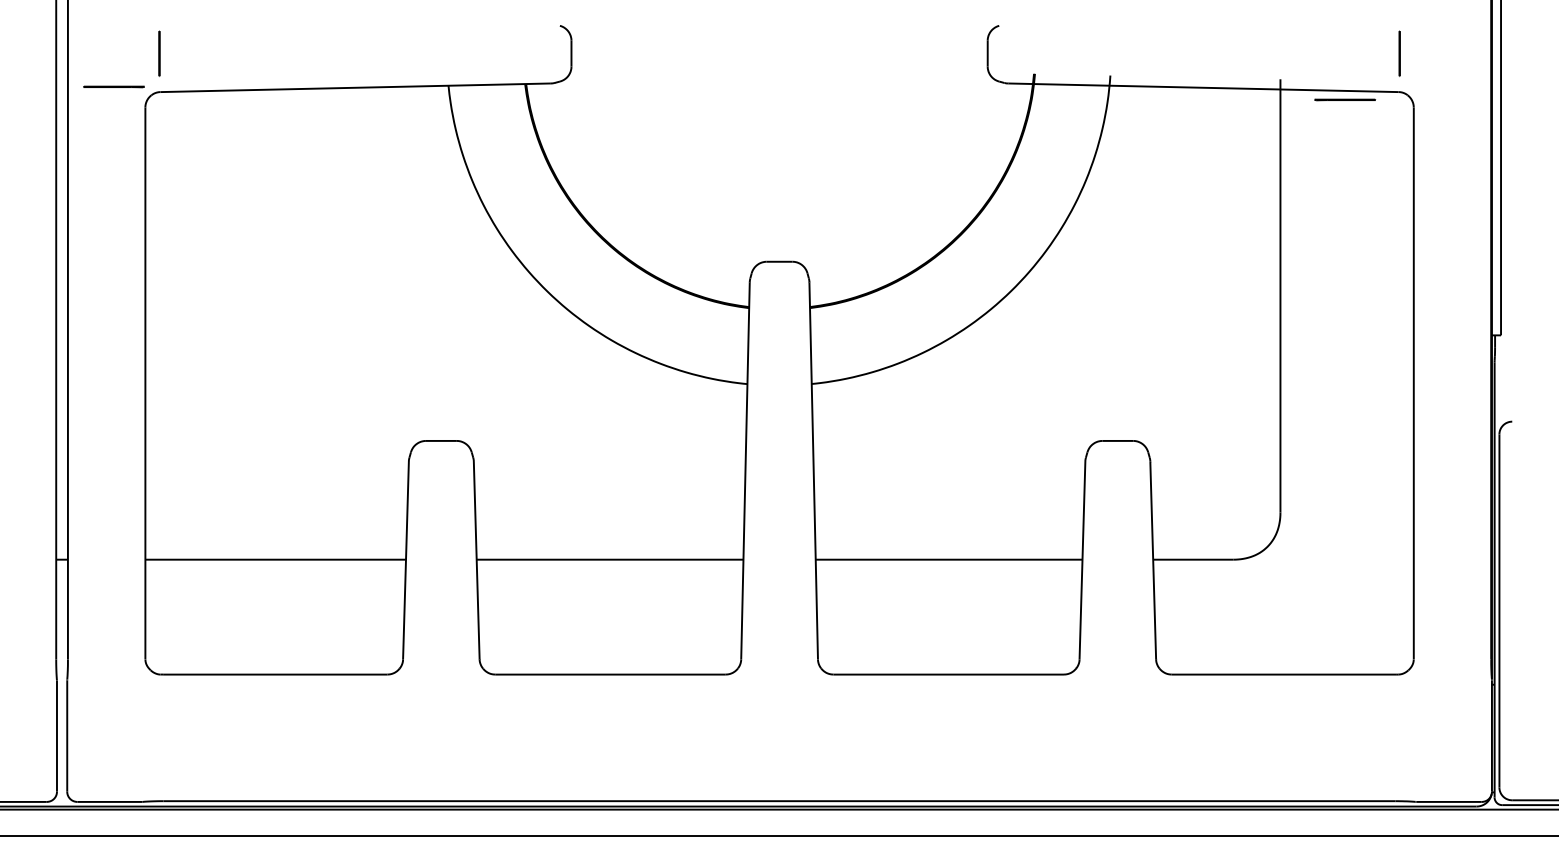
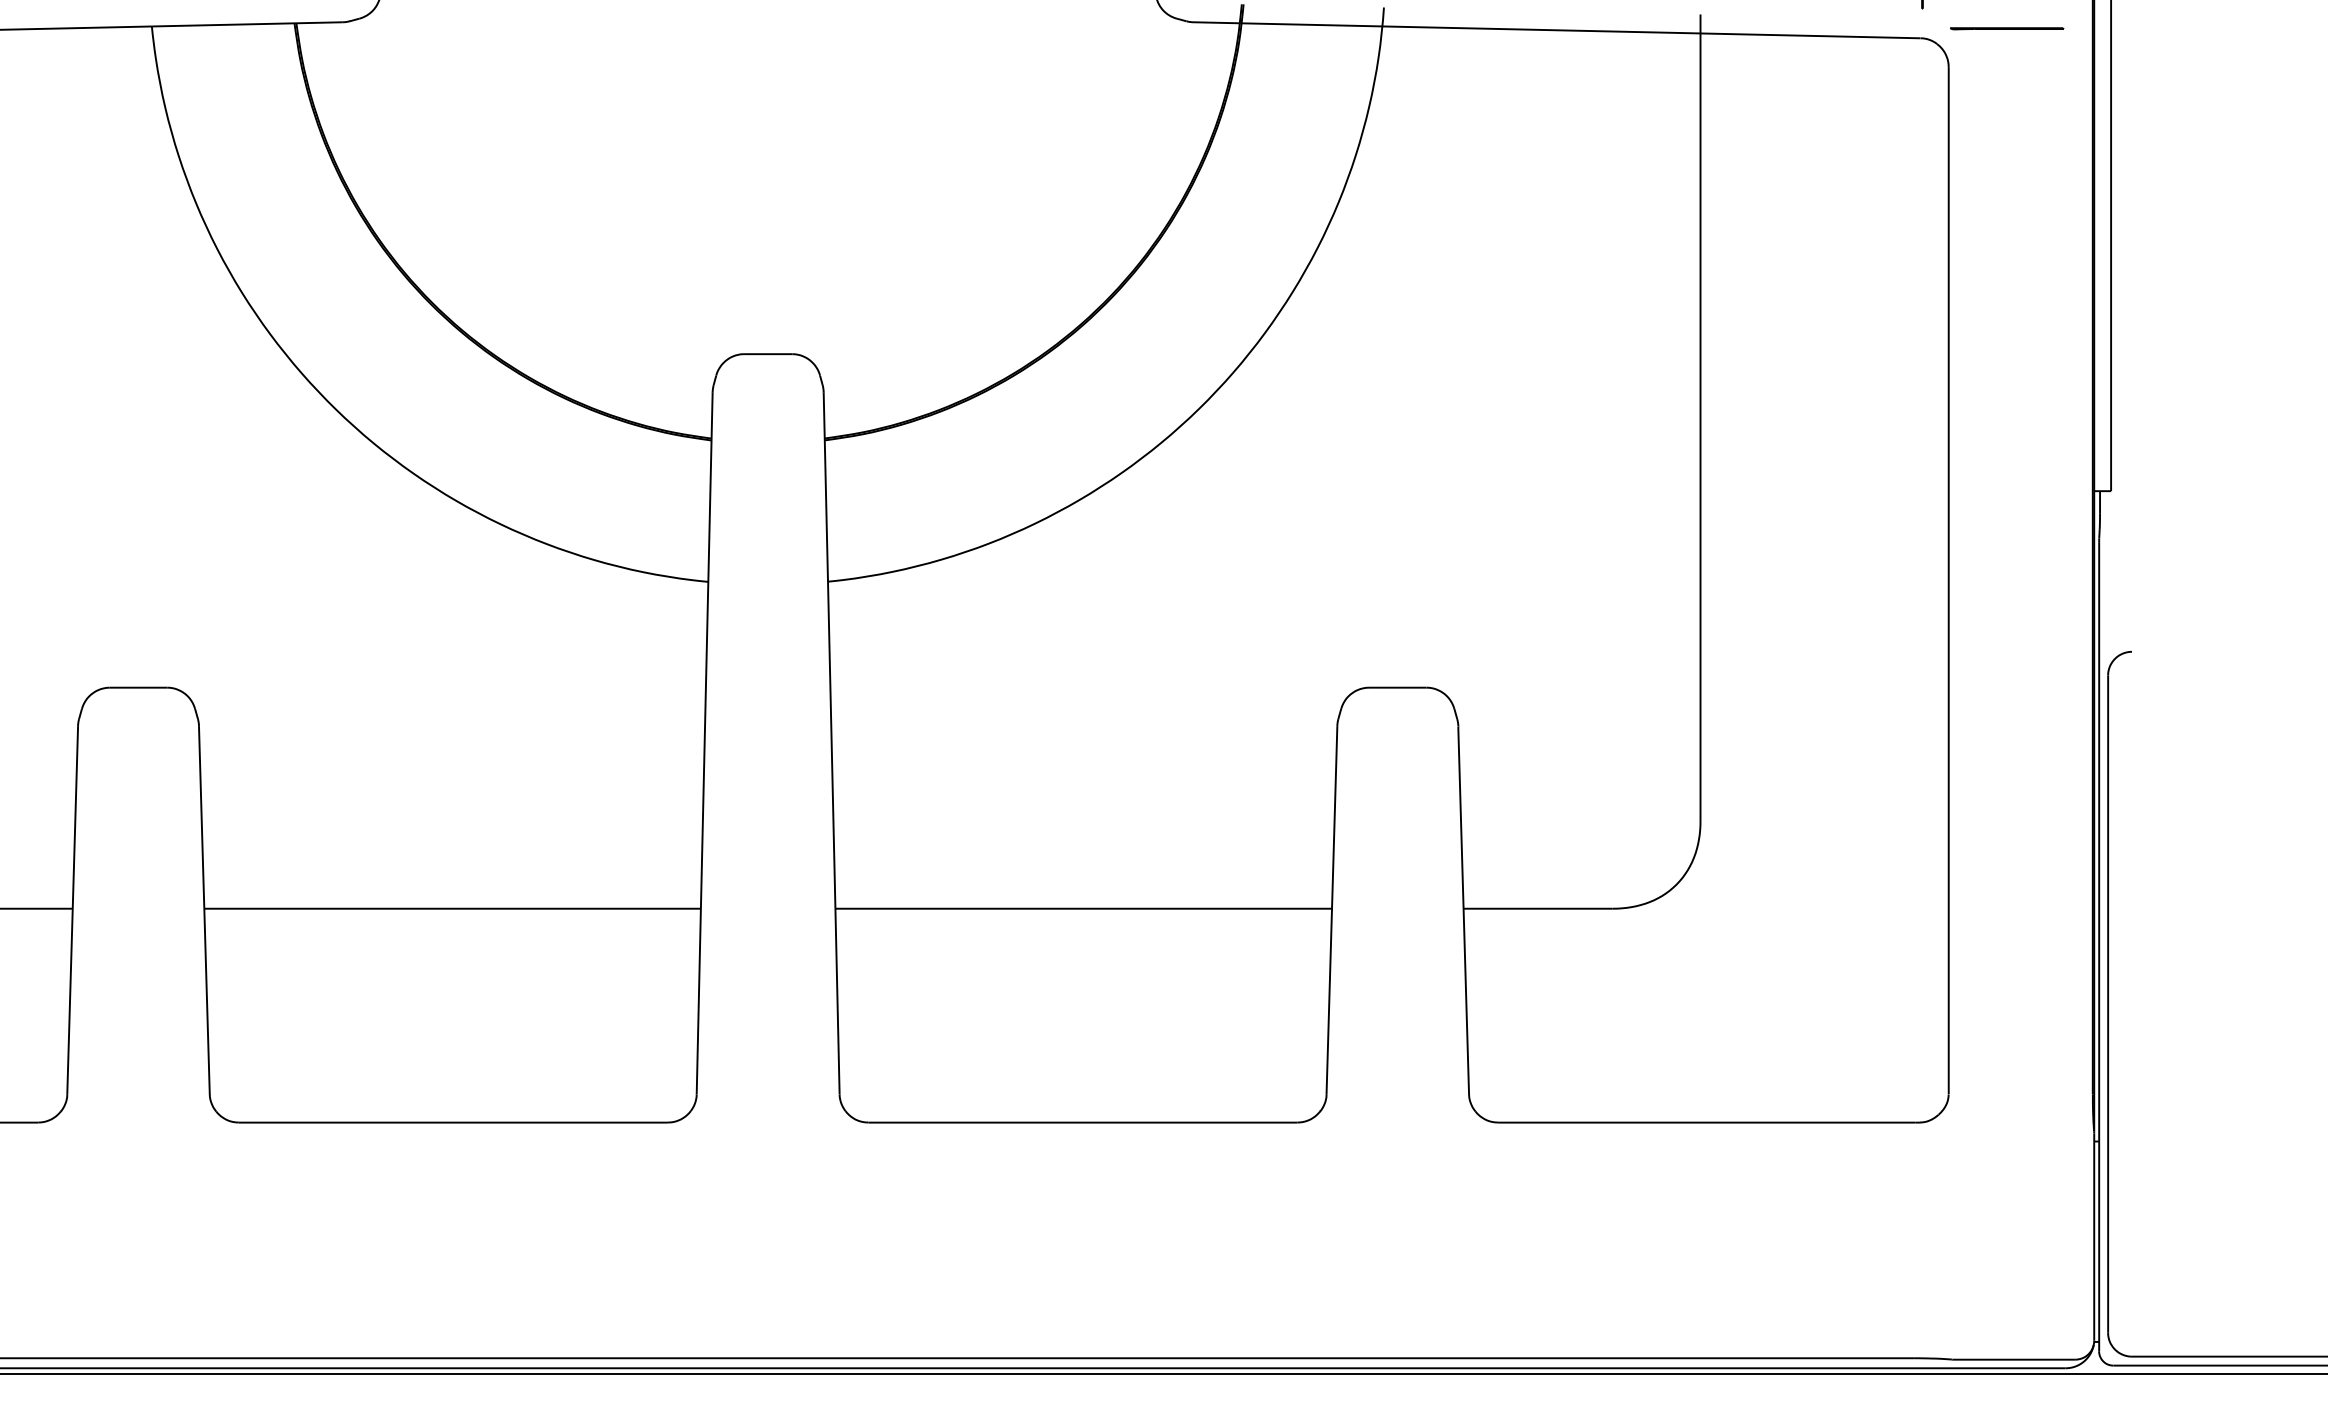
line: (1344, 99) -> (2005, 27), moved

